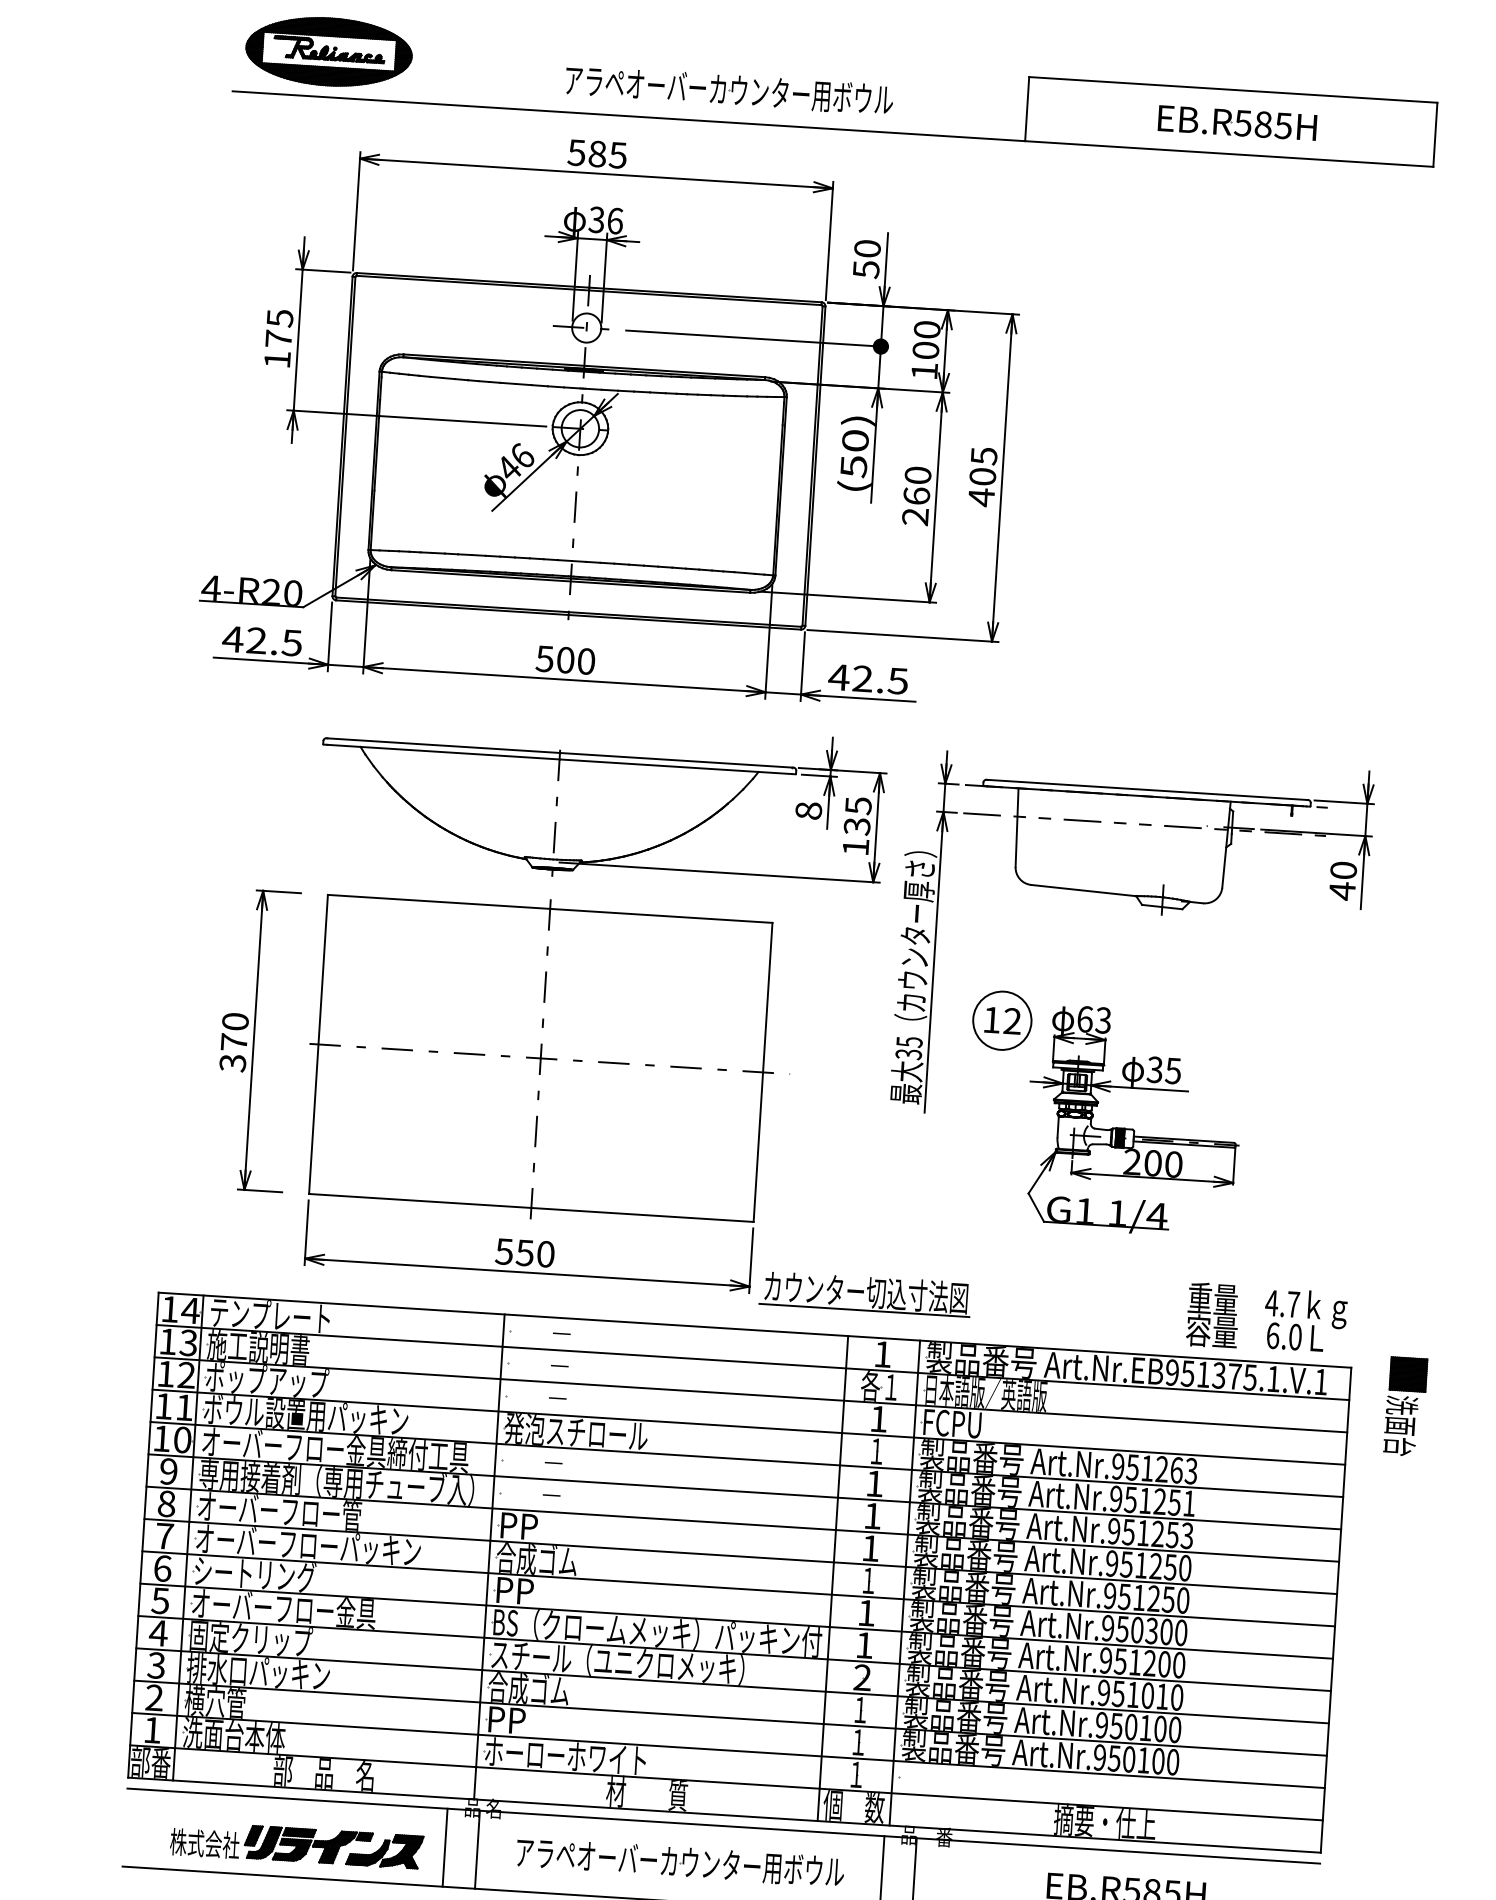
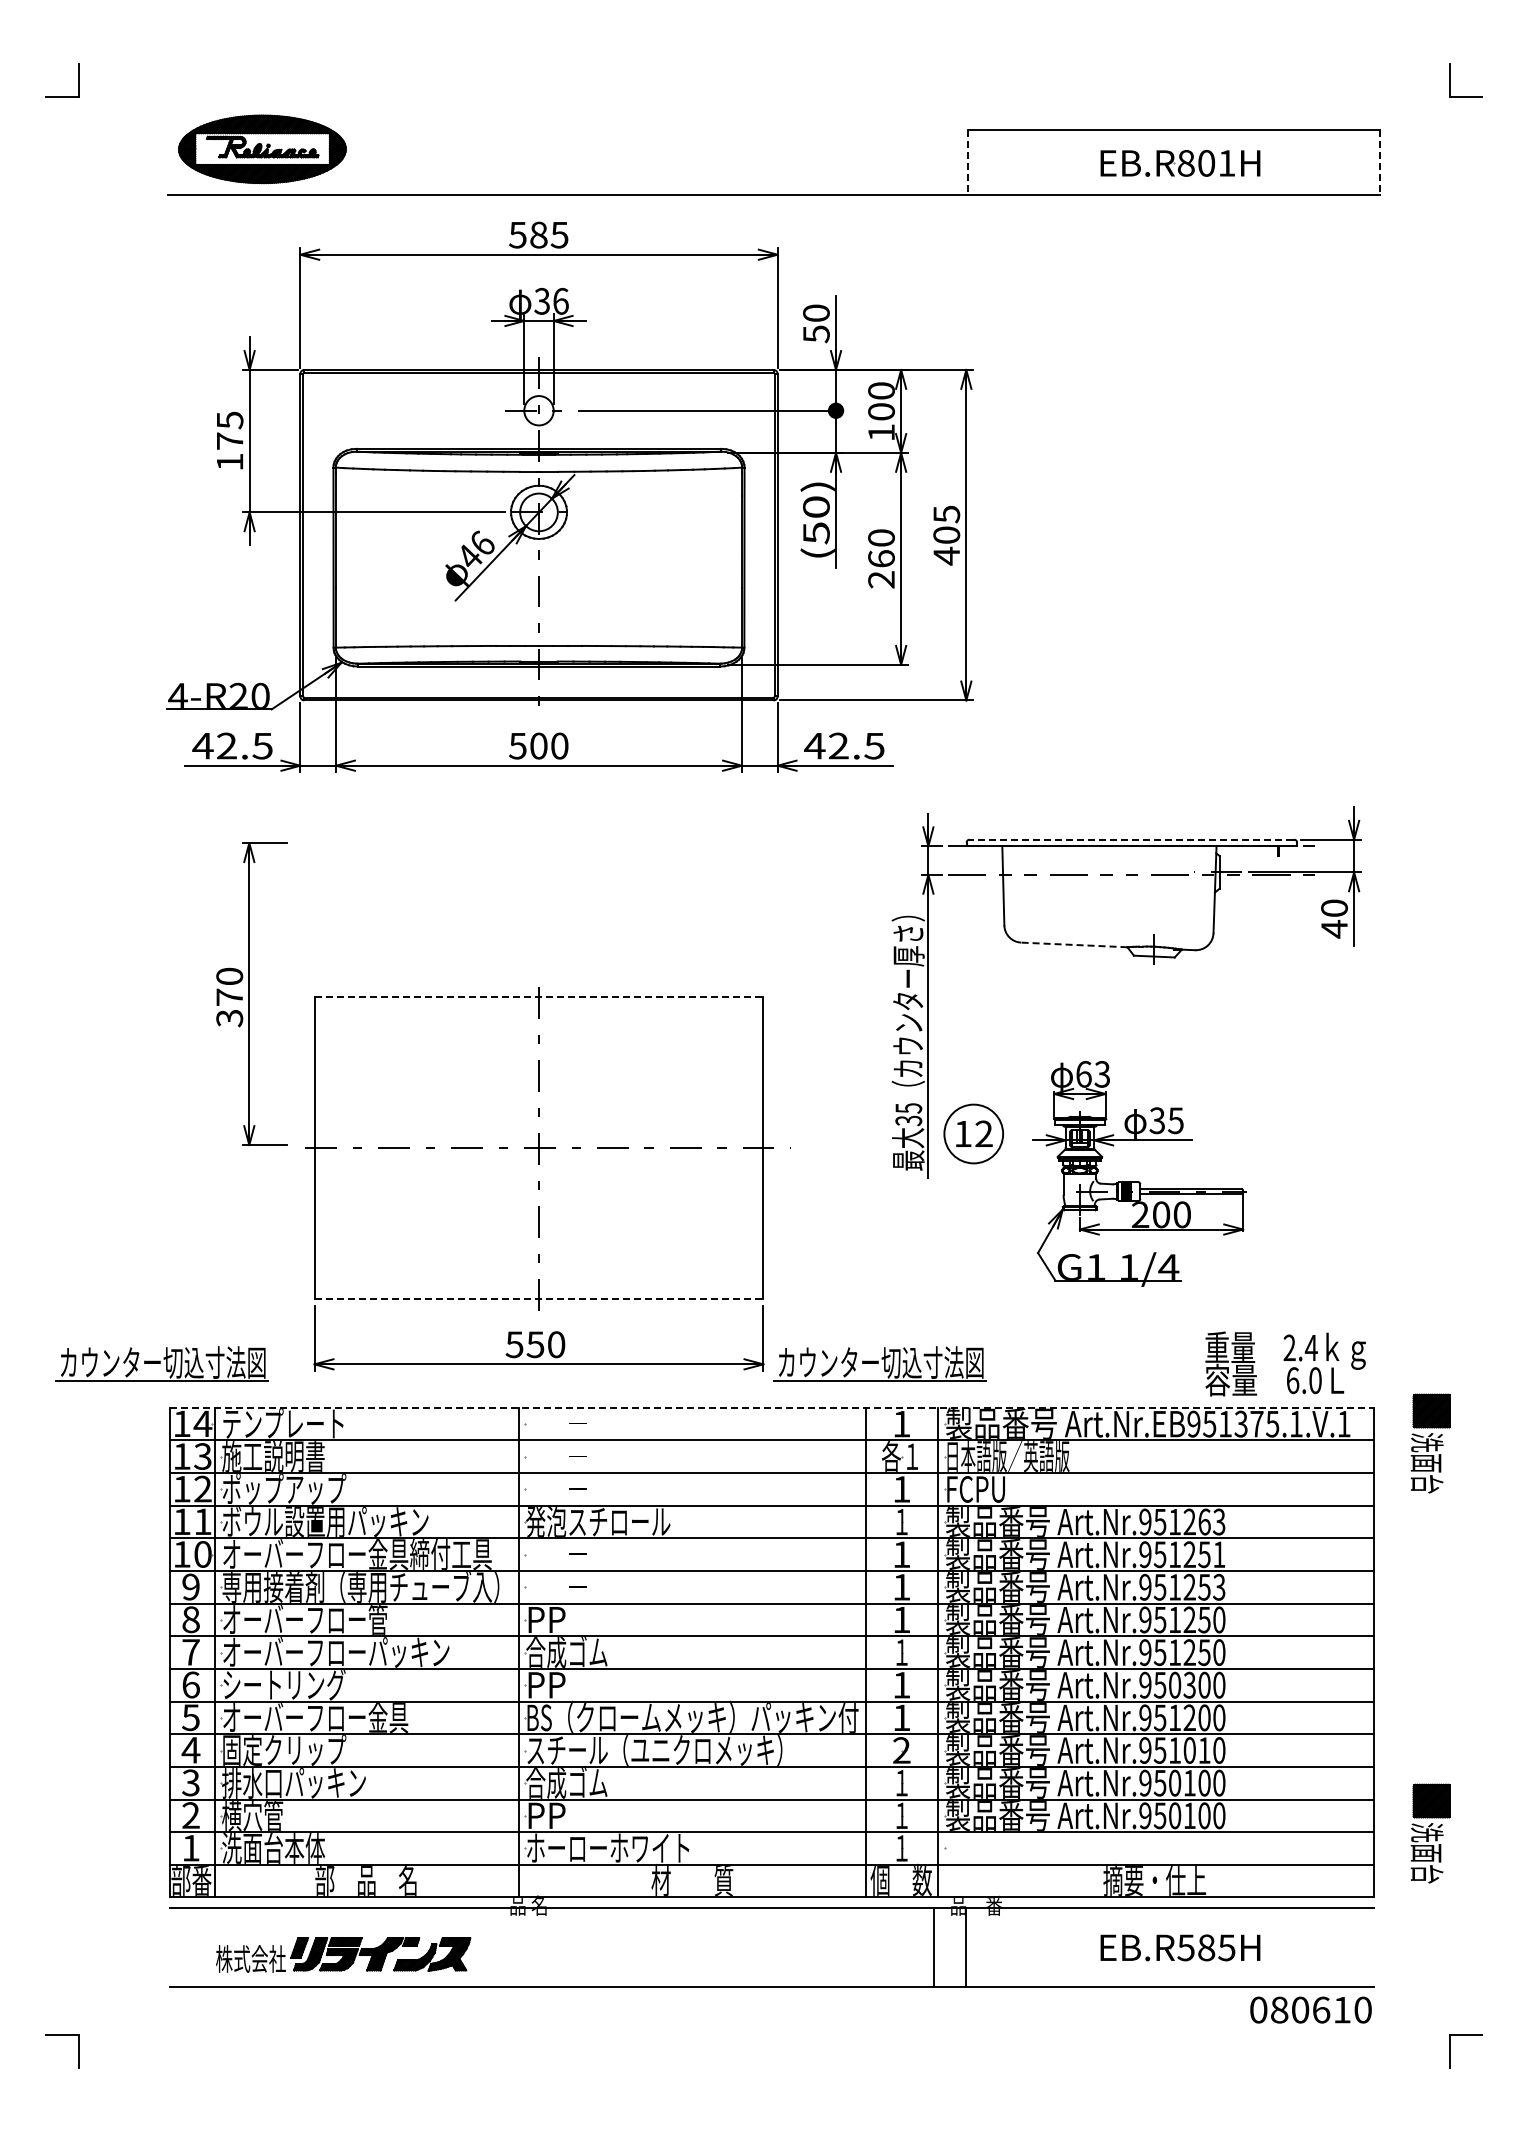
part: (729, 90) -> (667, 162), removed
line: (1027, 109) -> (968, 163), solid -> dashed
text: (1263, 124) -> (1206, 163), EB.R585H -> EB.R801H
line: (1435, 135) -> (1380, 163), solid -> dashed
line: (1146, 789) -> (1131, 839), solid -> dashed
part: (602, 801) -> (584, 885), removed
line: (1082, 890) -> (1073, 944), solid -> dashed
line: (550, 909) -> (539, 997), solid -> dashed
part: (1002, 1020) -> (973, 1133), moved
part: (255, 1040) -> (251, 994), moved
line: (531, 1208) -> (539, 1299), solid -> dashed
part: (153, 1248) -> (161, 1363), added
text: (1282, 1303) -> (1300, 1347), 4.7 -> 2.4
line: (755, 1329) -> (772, 1407), solid -> dashed
part: (1381, 1792) -> (1430, 1833), added
line: (444, 1847) -> (492, 1947), removed
line: (477, 1849) -> (525, 1947), removed
part: (680, 1862) -> (730, 1947), removed

